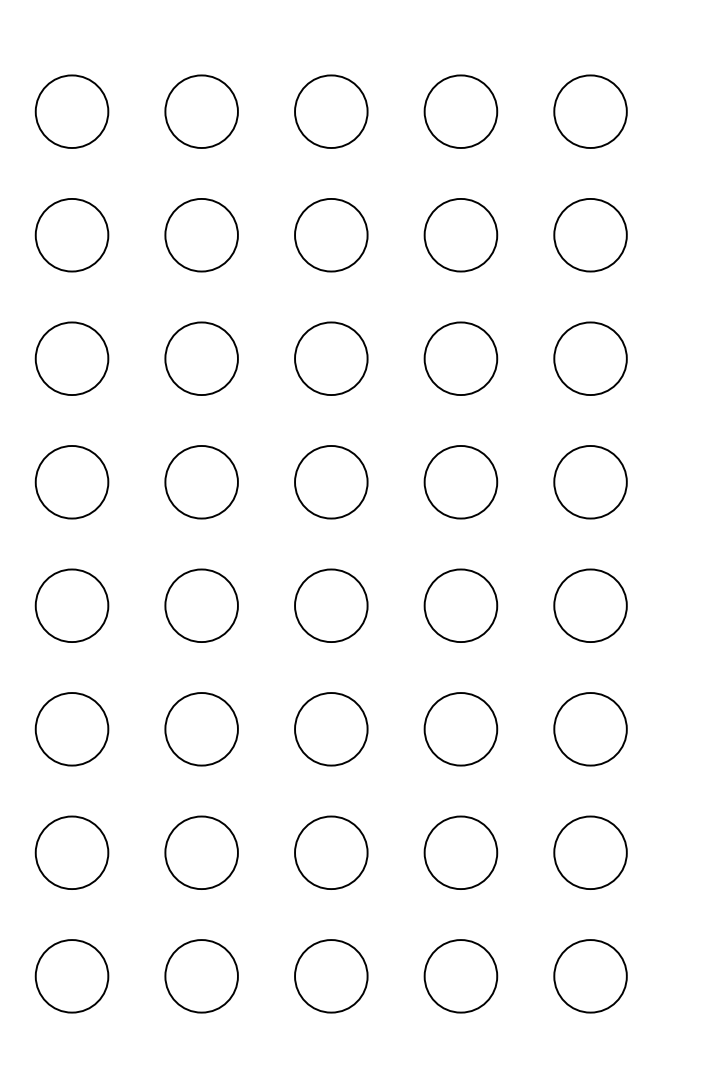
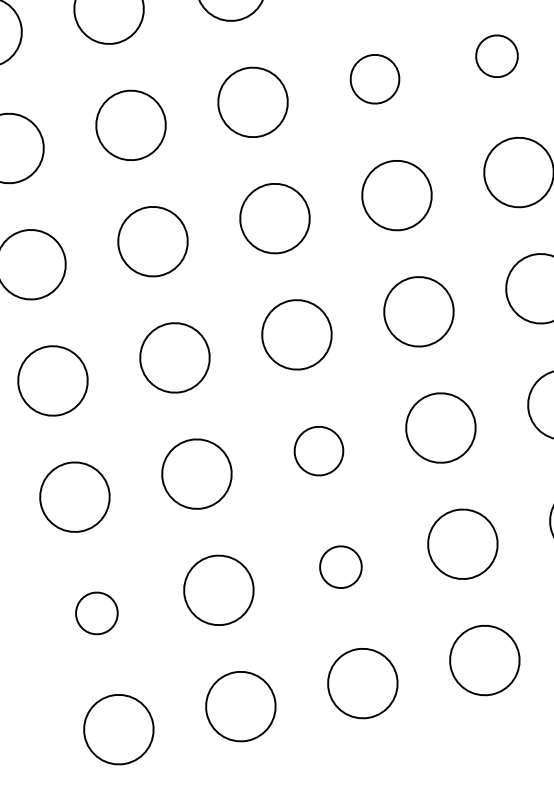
circle: (460, 358) -> (374, 79), size x0.7
circle: (590, 358) -> (496, 56), size x0.6
circle: (331, 729) -> (319, 451), size x0.7
circle: (71, 852) -> (96, 613), size x0.6
circle: (331, 852) -> (341, 567), size x0.6

